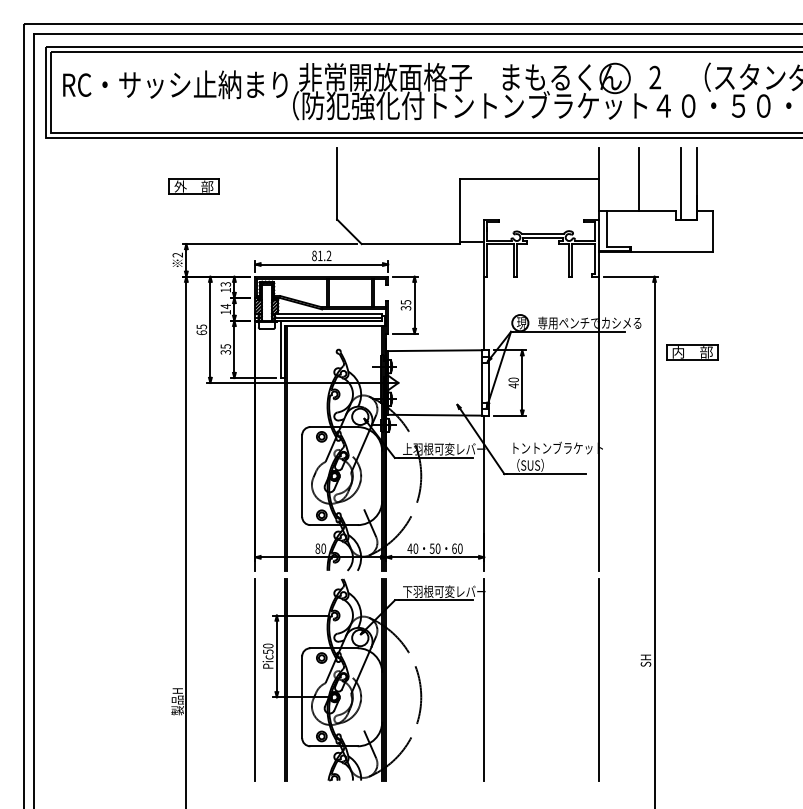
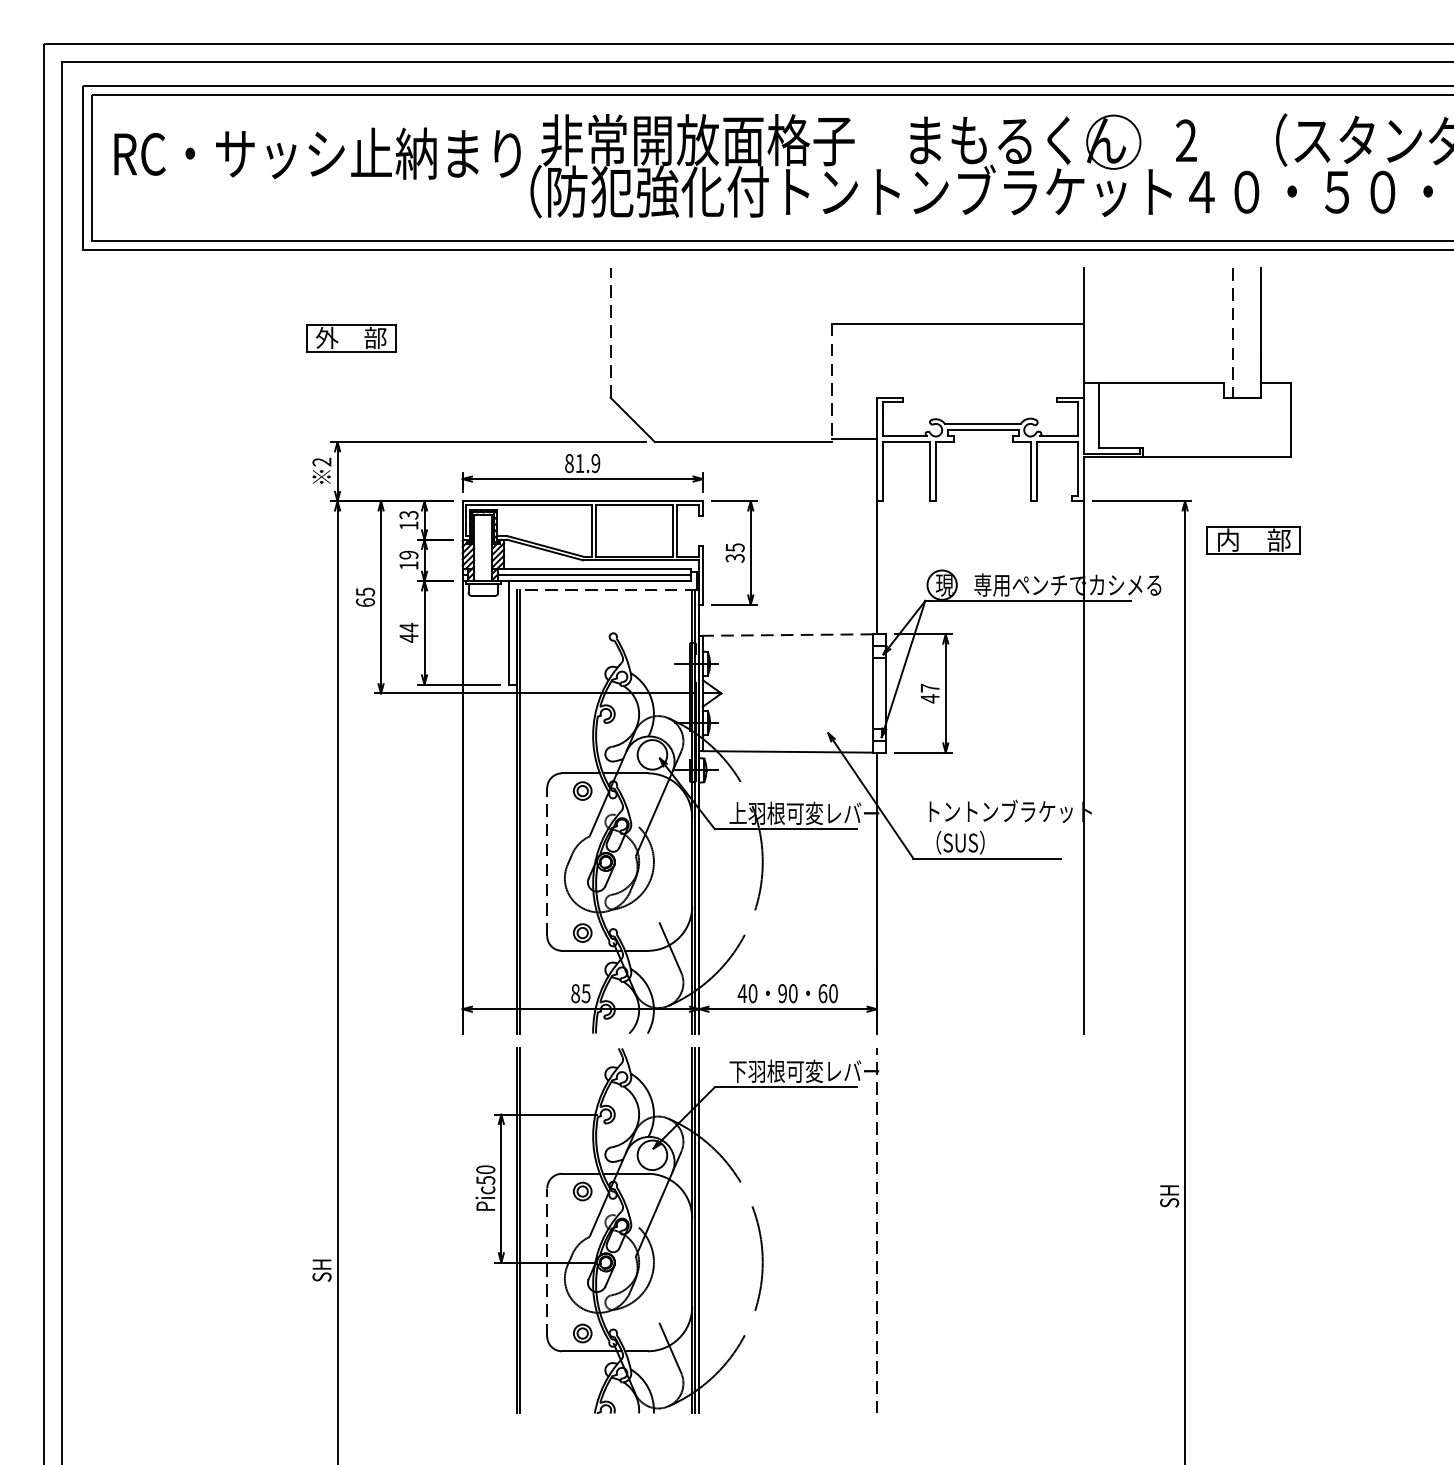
line: (639, 179) -> (1157, 325), removed
line: (337, 183) -> (611, 332), solid -> dashed
line: (681, 183) -> (1233, 332), solid -> dashed
line: (459, 211) -> (832, 383), solid -> dashed
text: (328, 256) -> (594, 464), 81.2 -> 81.9
text: (225, 306) -> (408, 555), 14 -> 19
line: (335, 325) -> (607, 589), solid -> dashed
text: (225, 349) -> (408, 632), 35 -> 44
line: (434, 350) -> (786, 634), solid -> dashed
part: (692, 352) -> (1253, 540), moved
text: (513, 379) -> (929, 687), 40 -> 47
line: (302, 476) -> (547, 862), solid -> dashed
text: (323, 548) -> (585, 993), 80 -> 85
text: (431, 548) -> (781, 993), 50 -> 90
line: (255, 679) -> (462, 1230), removed
line: (484, 679) -> (877, 1230), solid -> dashed
line: (598, 679) -> (1083, 1230), removed
line: (302, 697) -> (547, 1262), solid -> dashed
text: (177, 701) -> (321, 1270), 製品H -> SH

